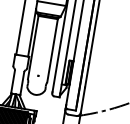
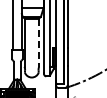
line: (53, 50) -> (39, 42), solid -> dashed

